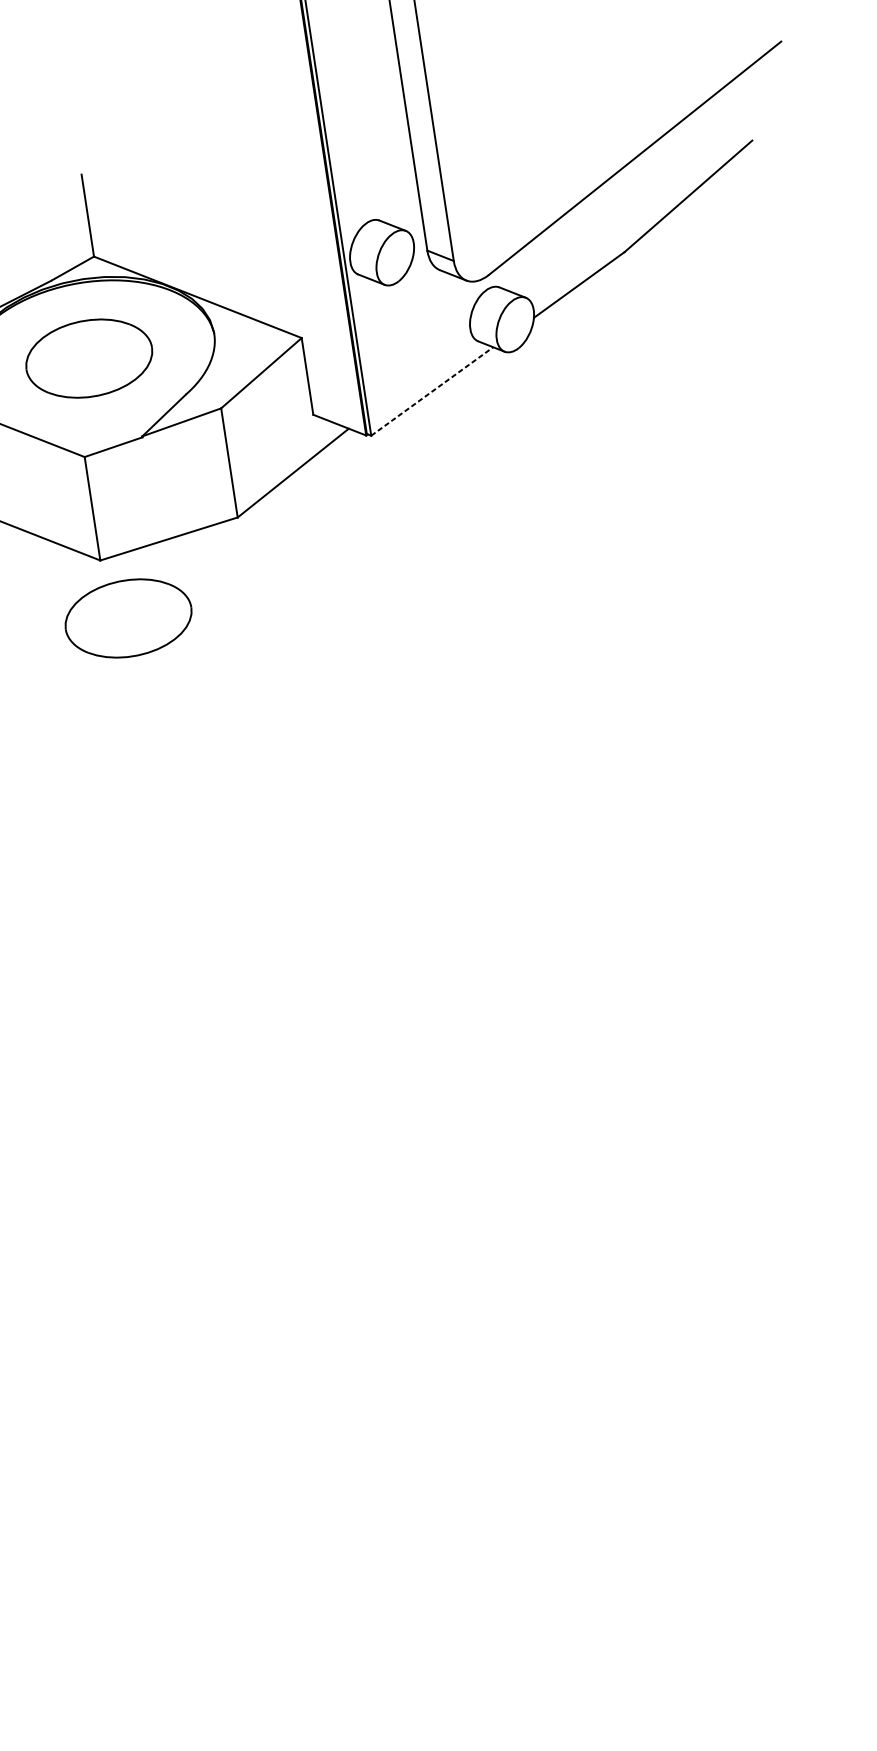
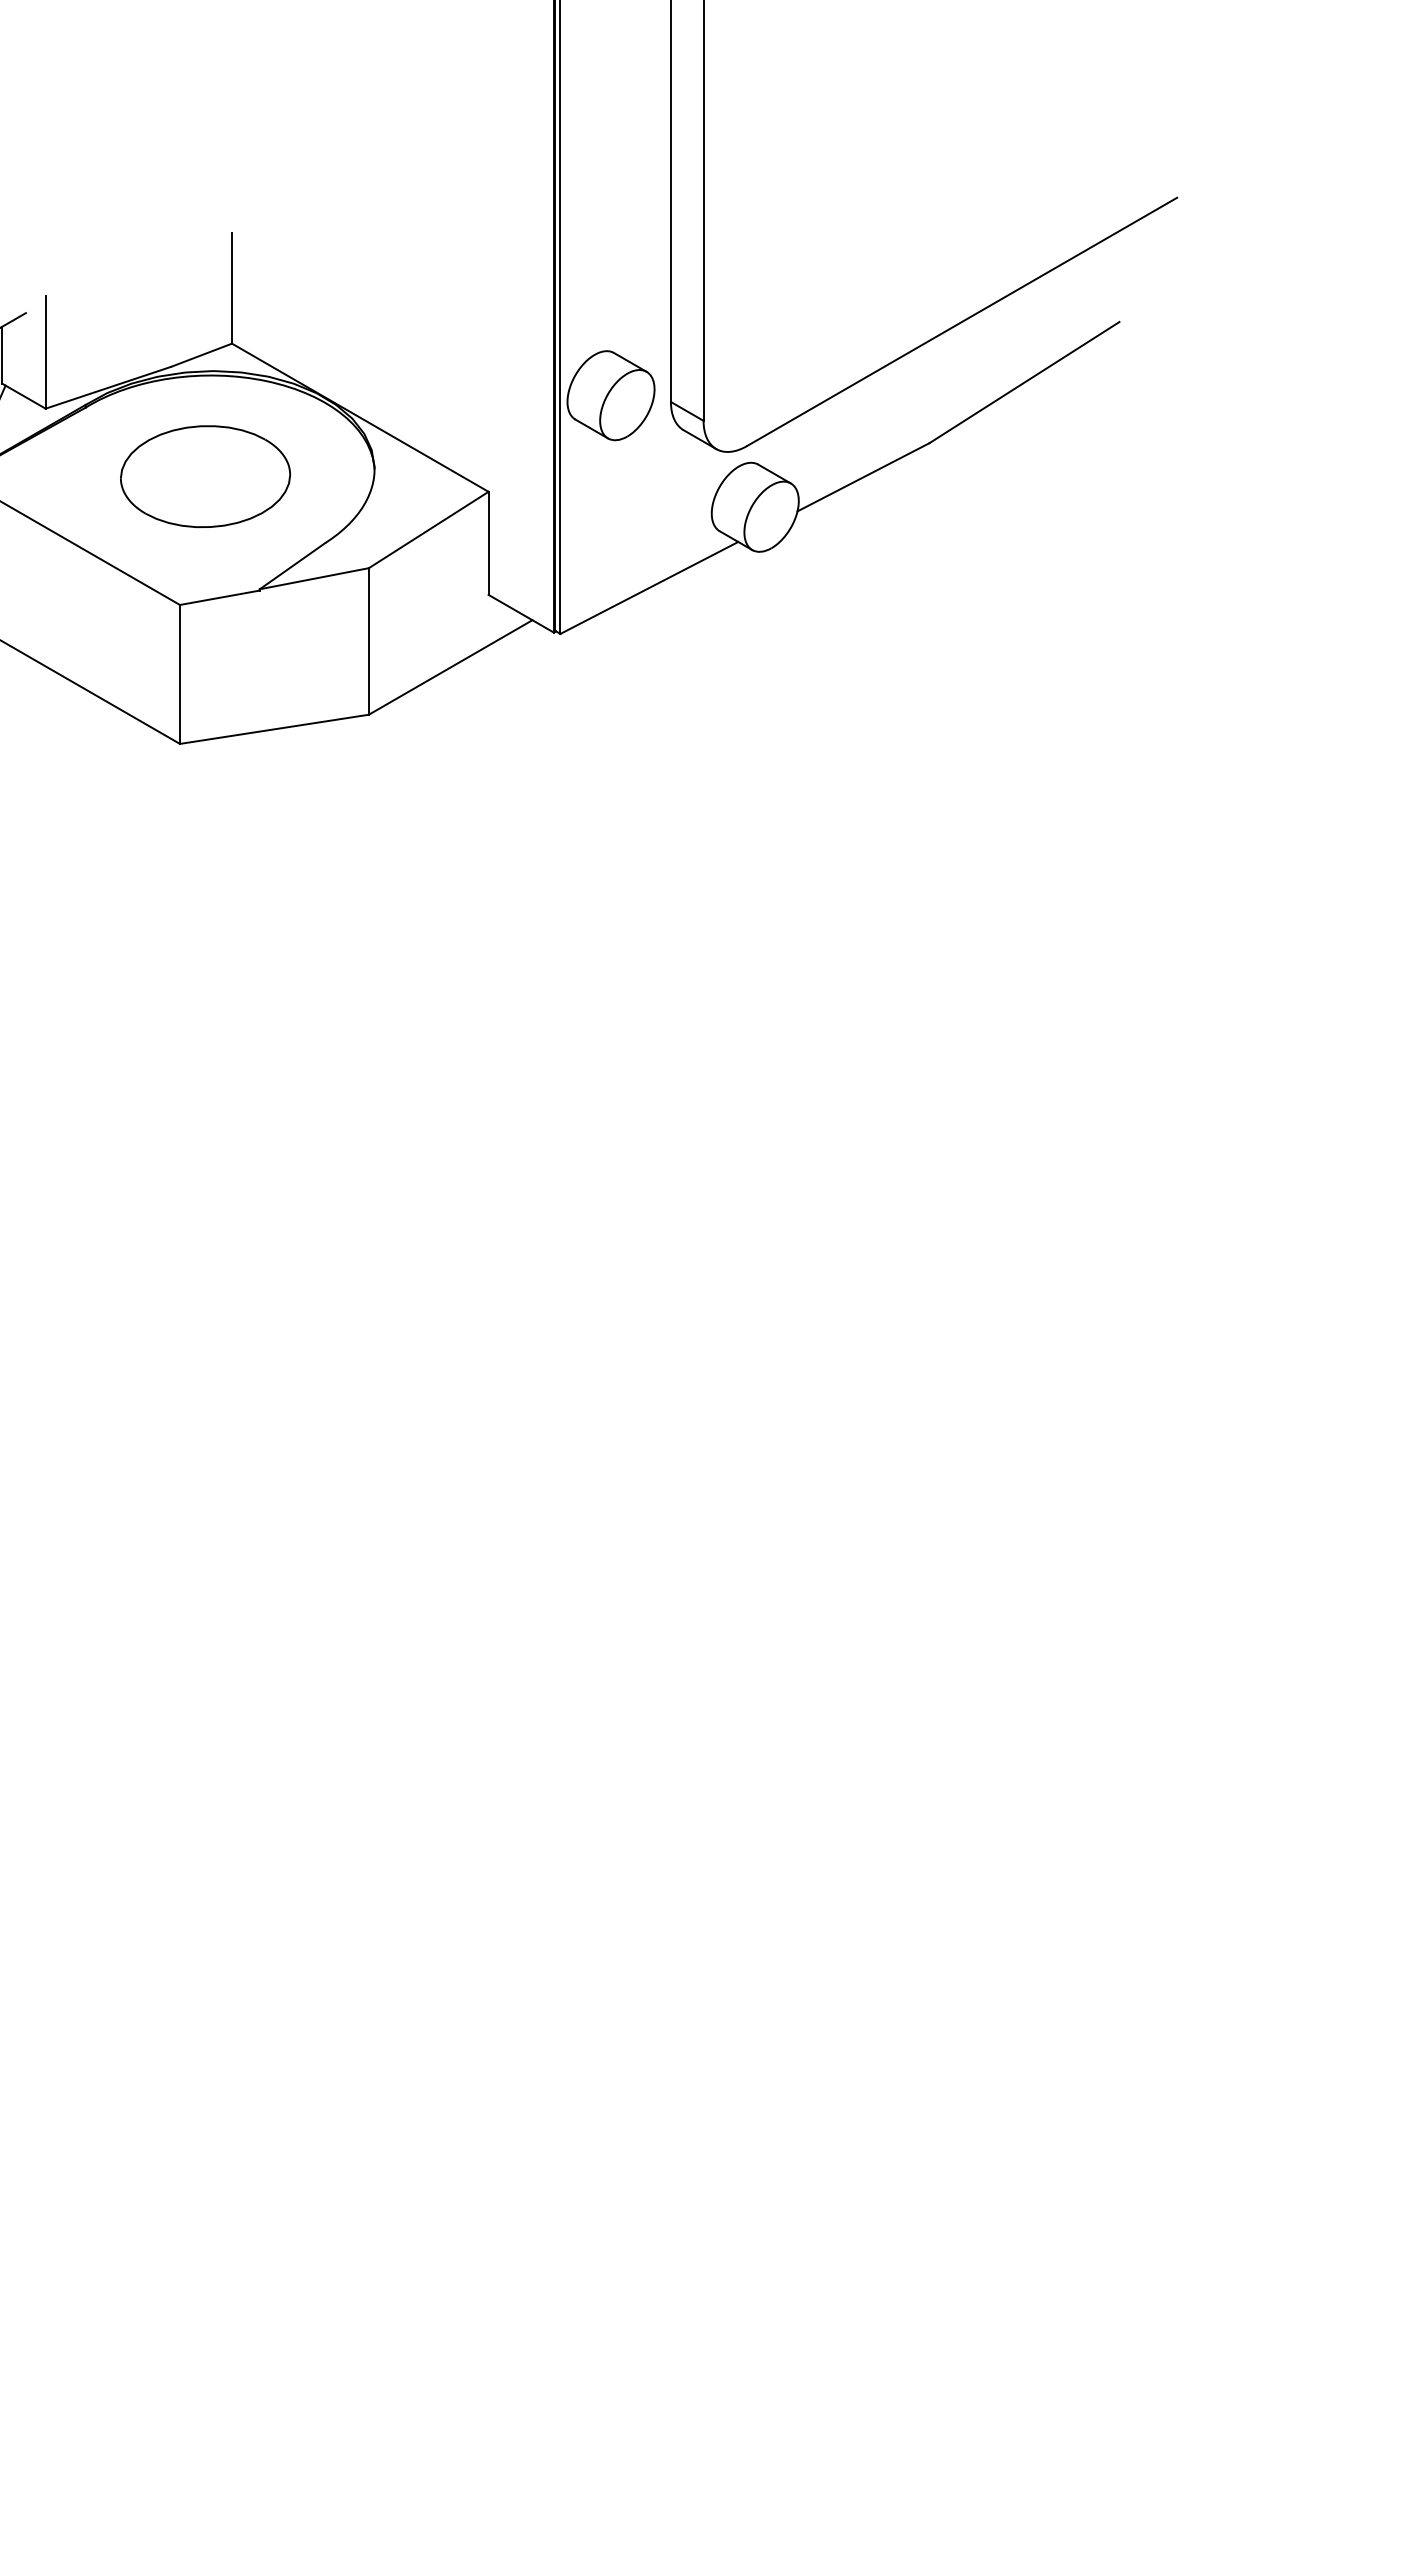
line: (432, 391) -> (649, 587), dashed -> solid
part: (128, 618) -> (205, 825), removed

